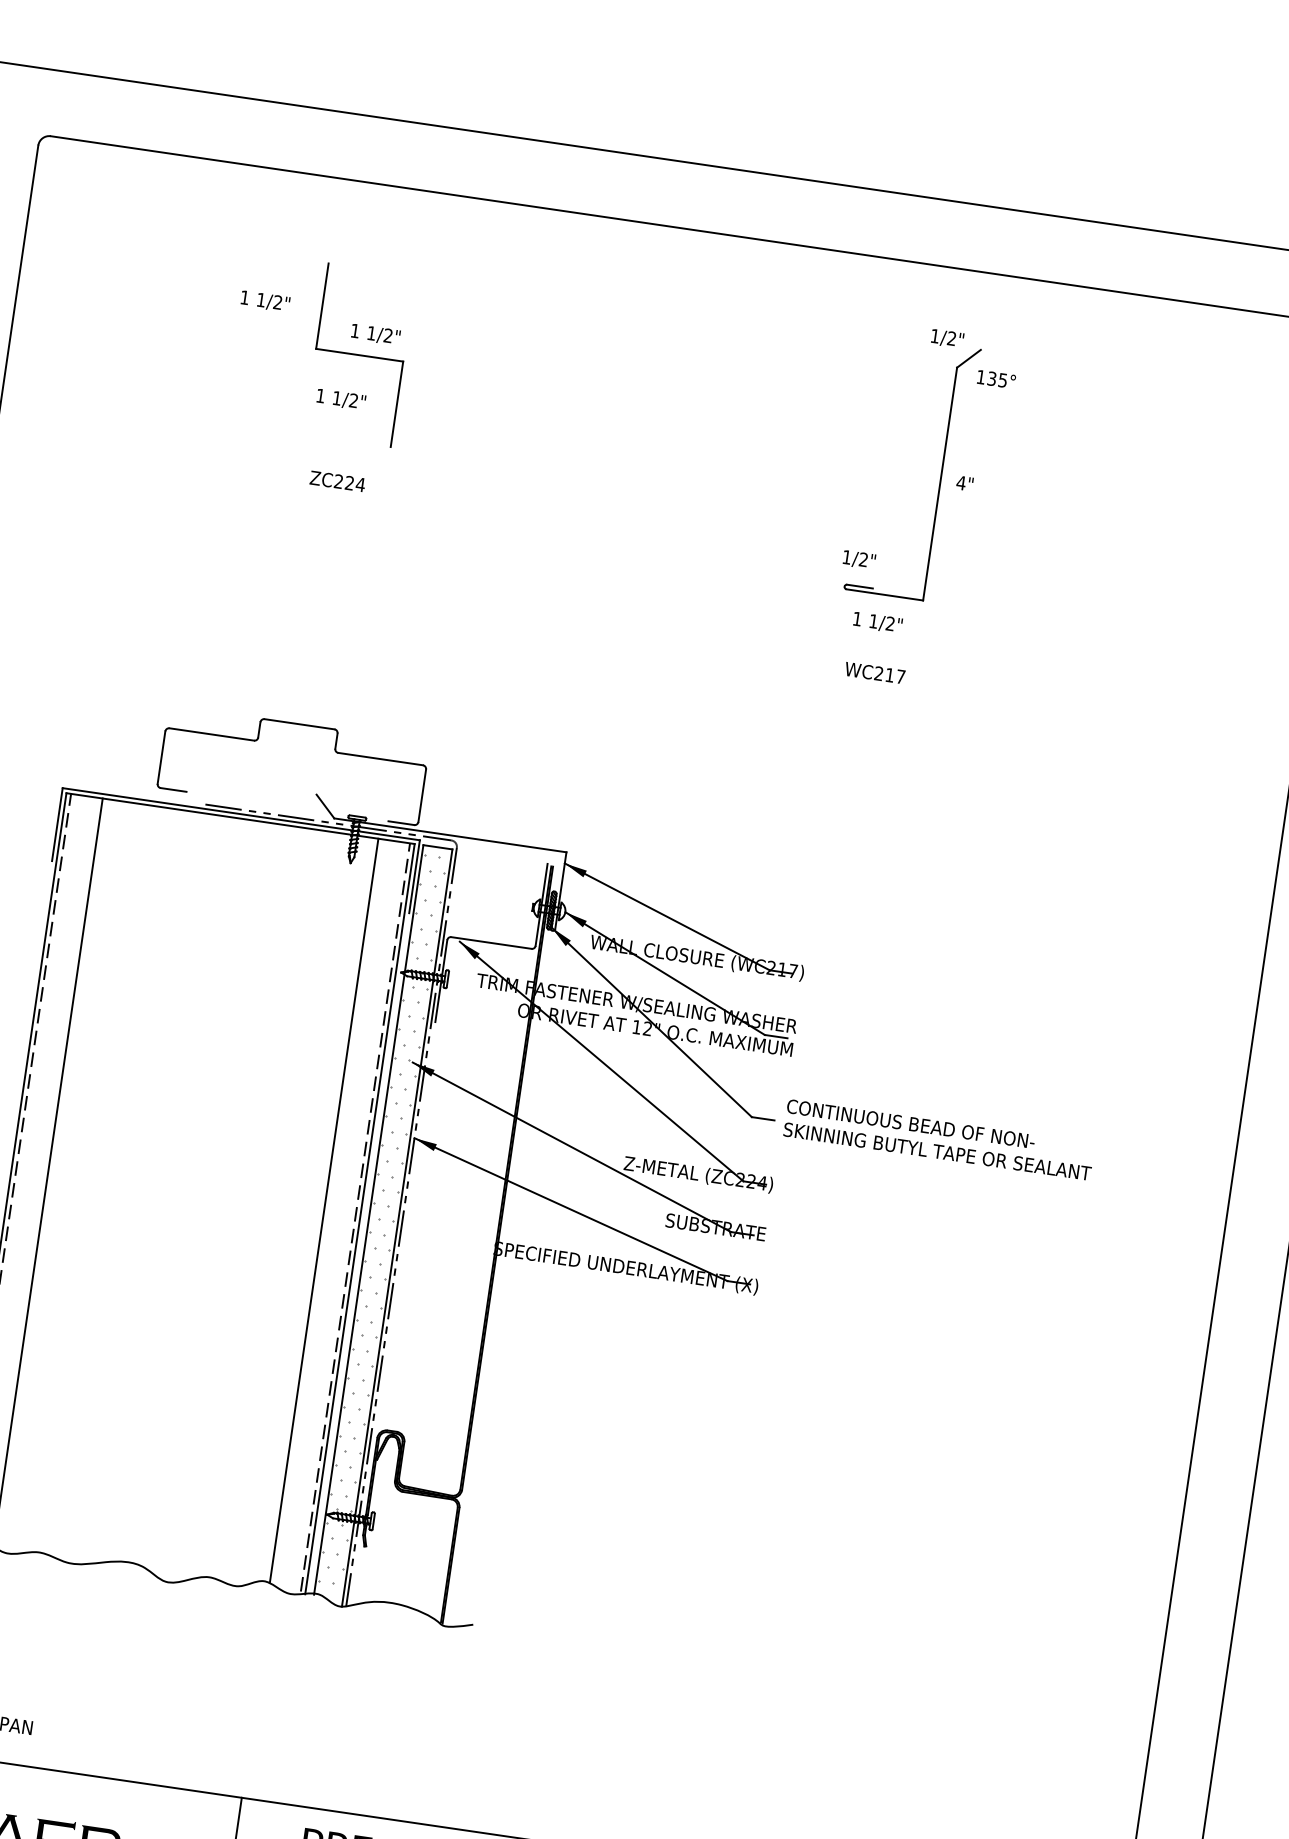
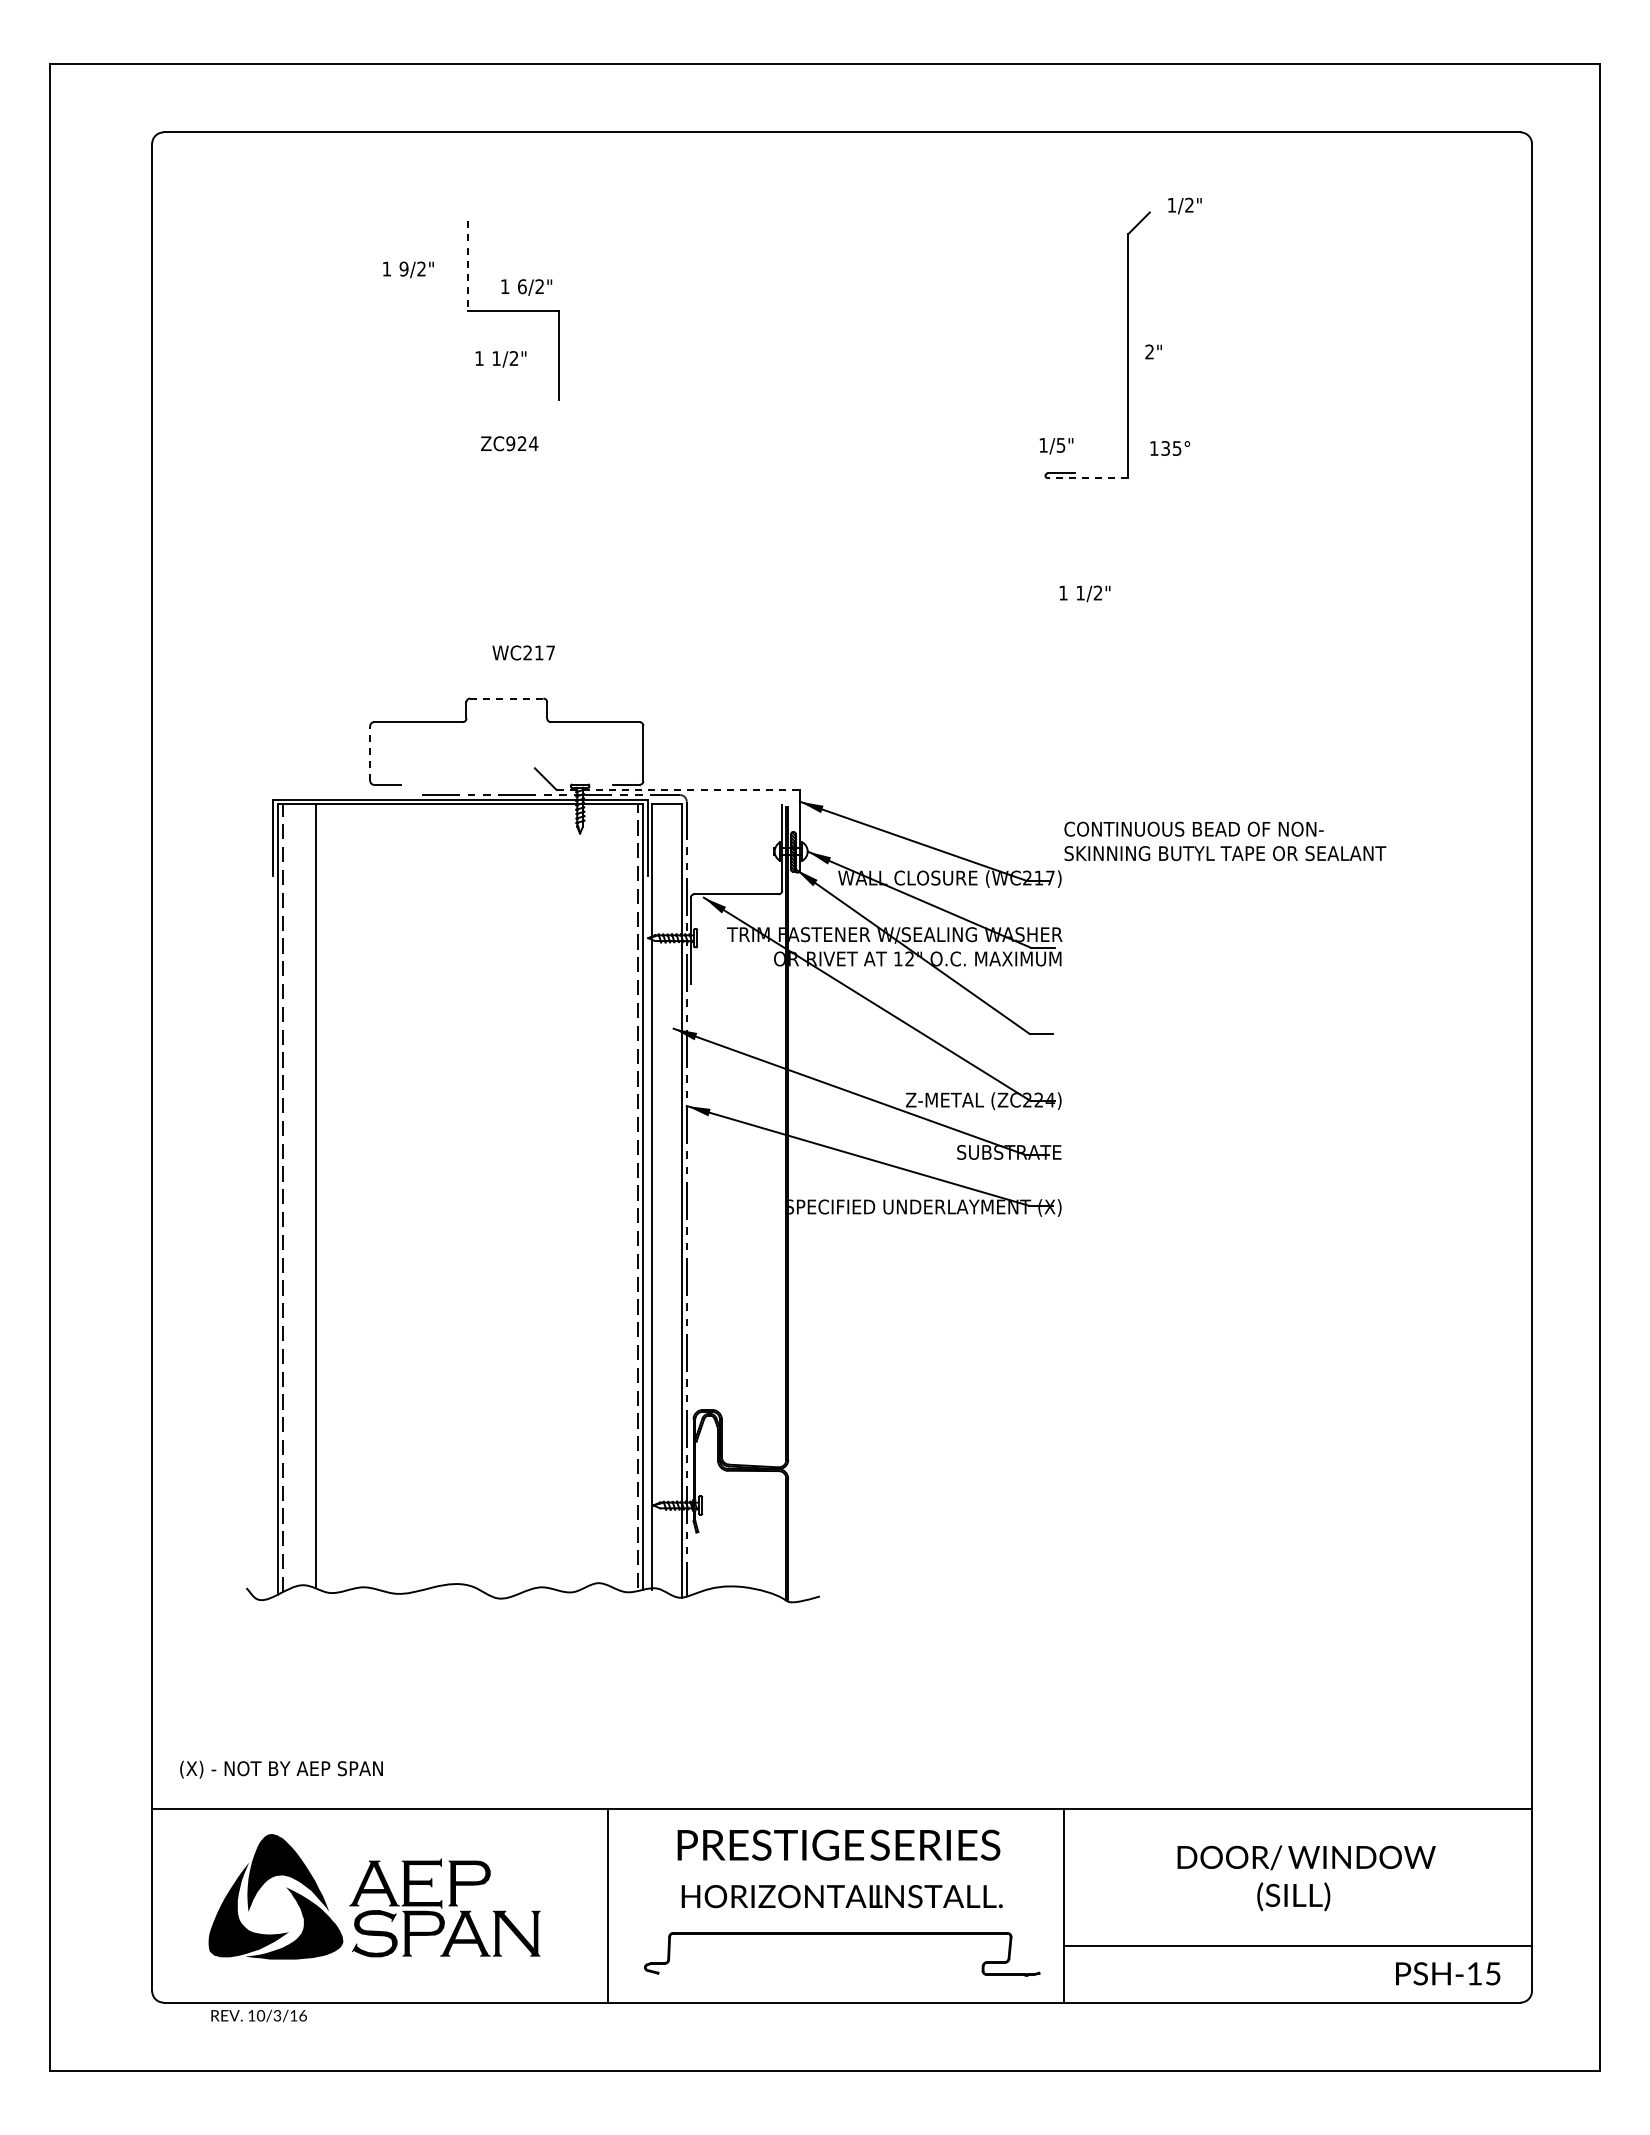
text: (260, 299) -> (403, 268), 1/2" -> 9/2"
line: (322, 306) -> (467, 266), solid -> dashed
text: (371, 333) -> (522, 286), 1/2" -> 6/2"
text: (947, 338) -> (1184, 205), moved
text: (996, 379) -> (1170, 448), moved
text: (338, 481) -> (510, 443), ZC224 -> ZC924
text: (961, 482) -> (1149, 351), 4" -> 2"
text: (863, 558) -> (1060, 444), 1/2" -> 1/5"
line: (884, 595) -> (1087, 478), solid -> dashed
text: (877, 622) -> (1084, 593), moved
text: (874, 672) -> (523, 652), moved
line: (299, 724) -> (506, 698), solid -> dashed
line: (161, 757) -> (370, 753), solid -> dashed
line: (450, 834) -> (678, 789), solid -> dashed
text: (939, 1140) -> (1225, 841), moved
line: (323, 1211) -> (604, 1194), removed
hatch: (381, 1219) -> (665, 1194), removed

